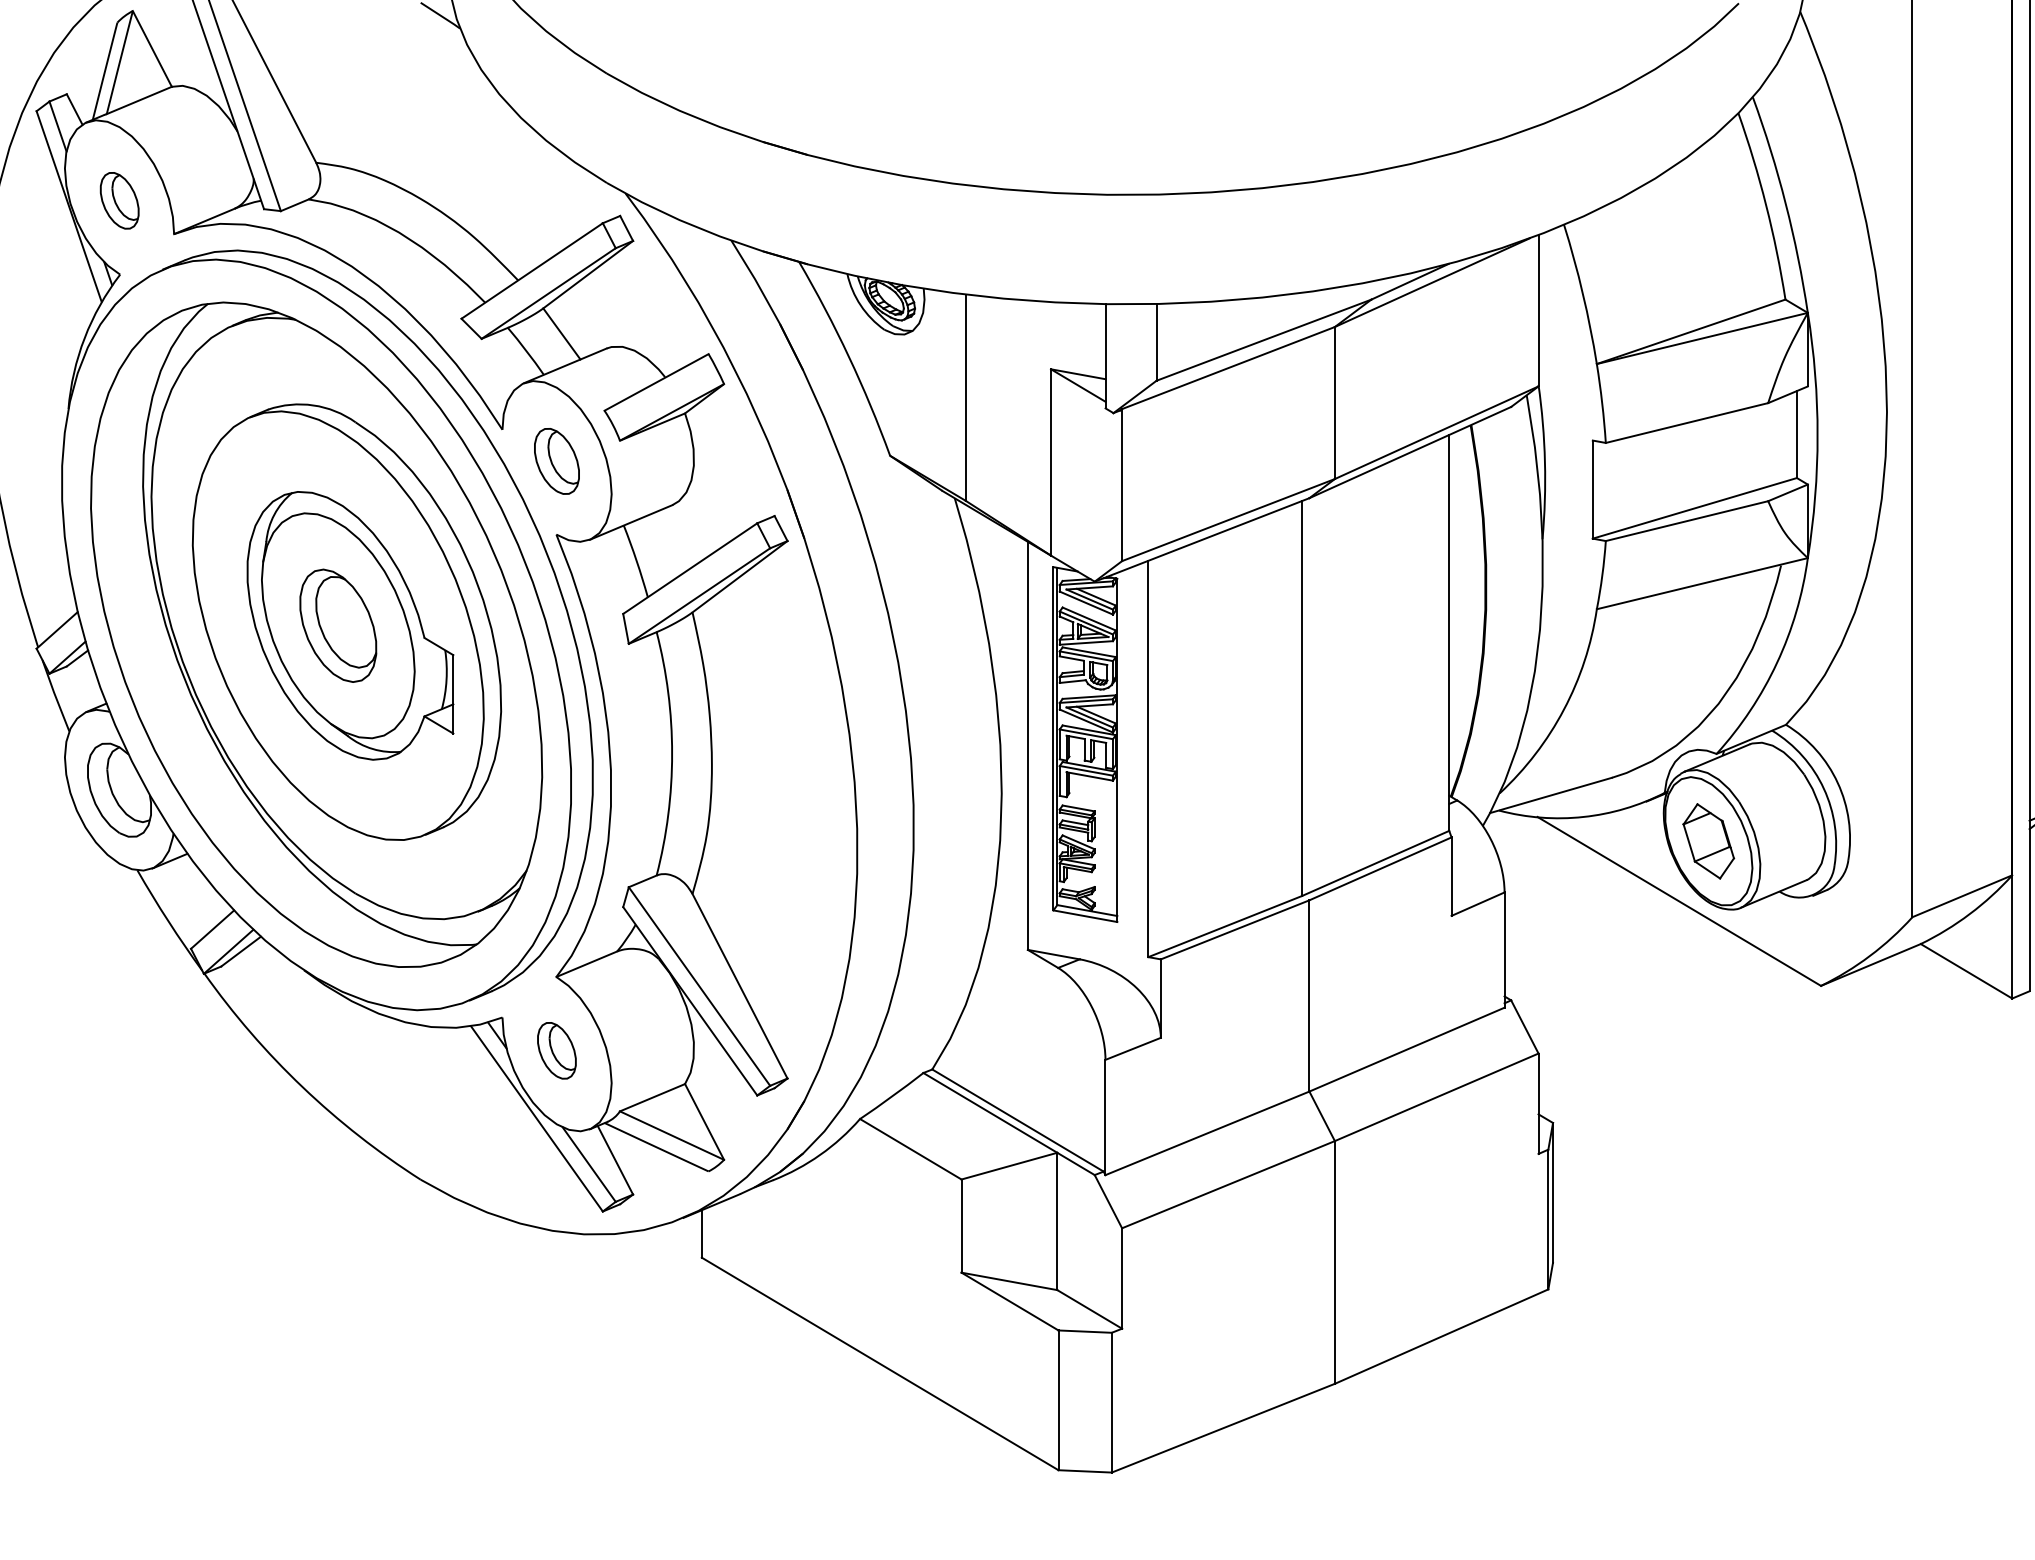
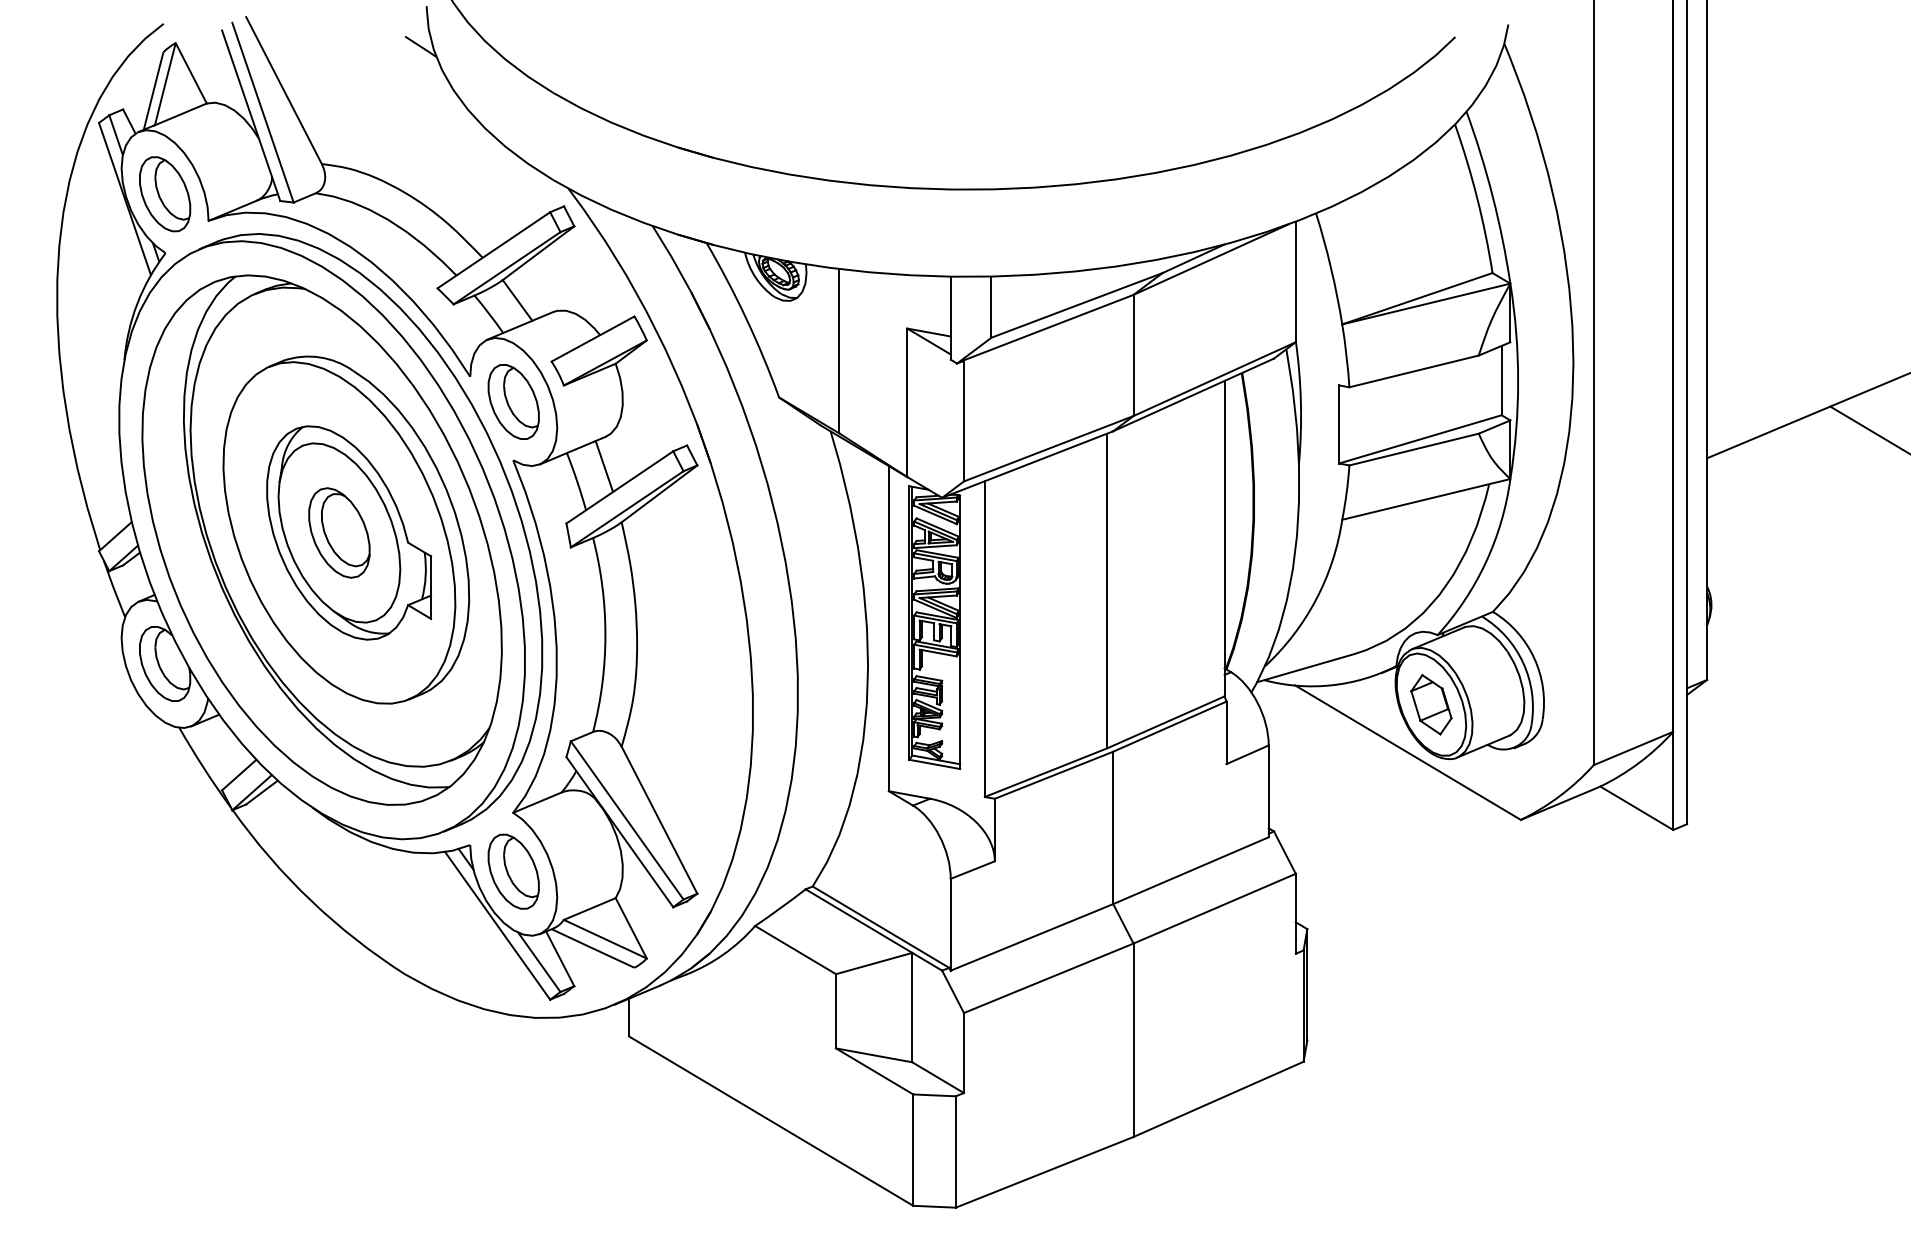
part: (120, 201) -> (165, 194), size x1.67
part: (556, 460) -> (513, 401), size x1.43
line: (670, 542) -> (604, 466), added
part: (556, 1050) -> (513, 871), size x1.67

